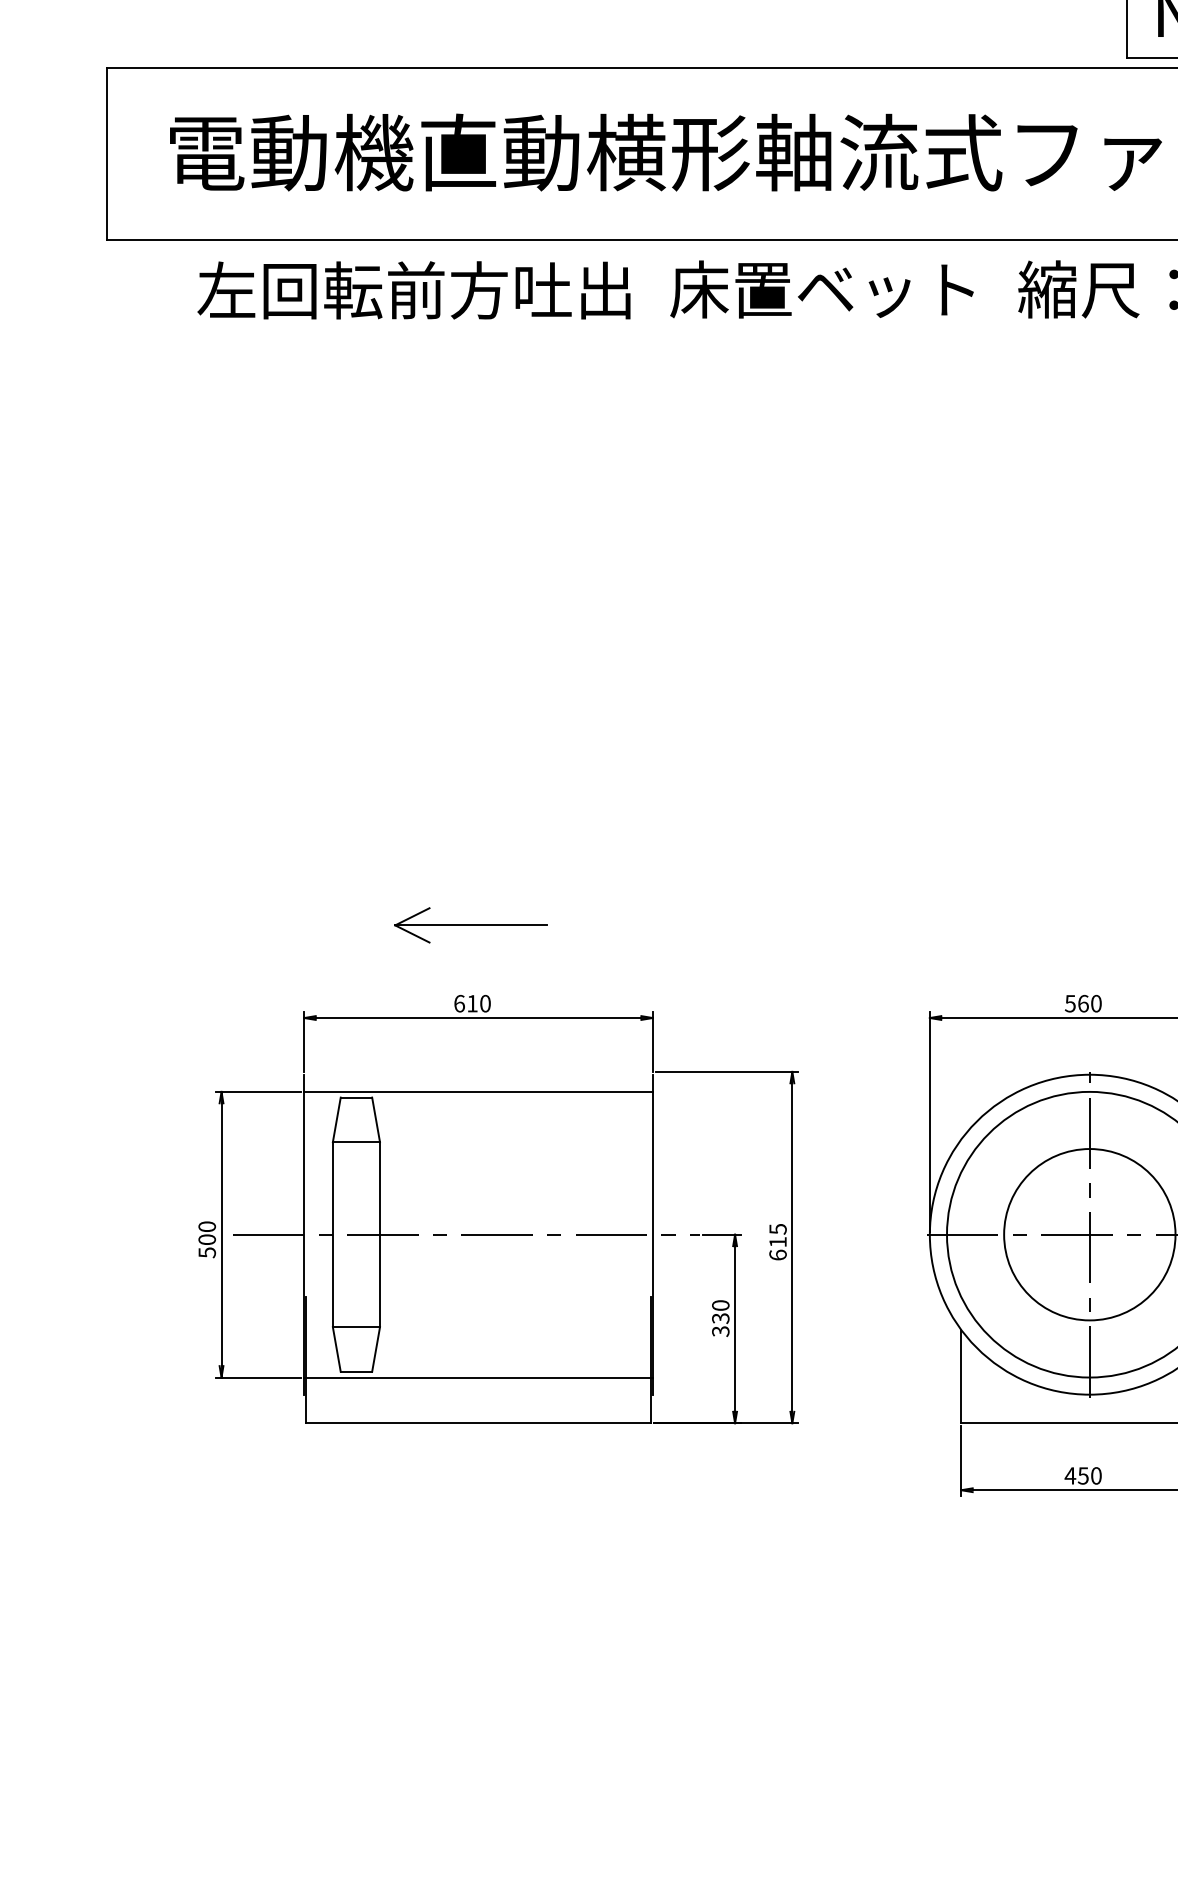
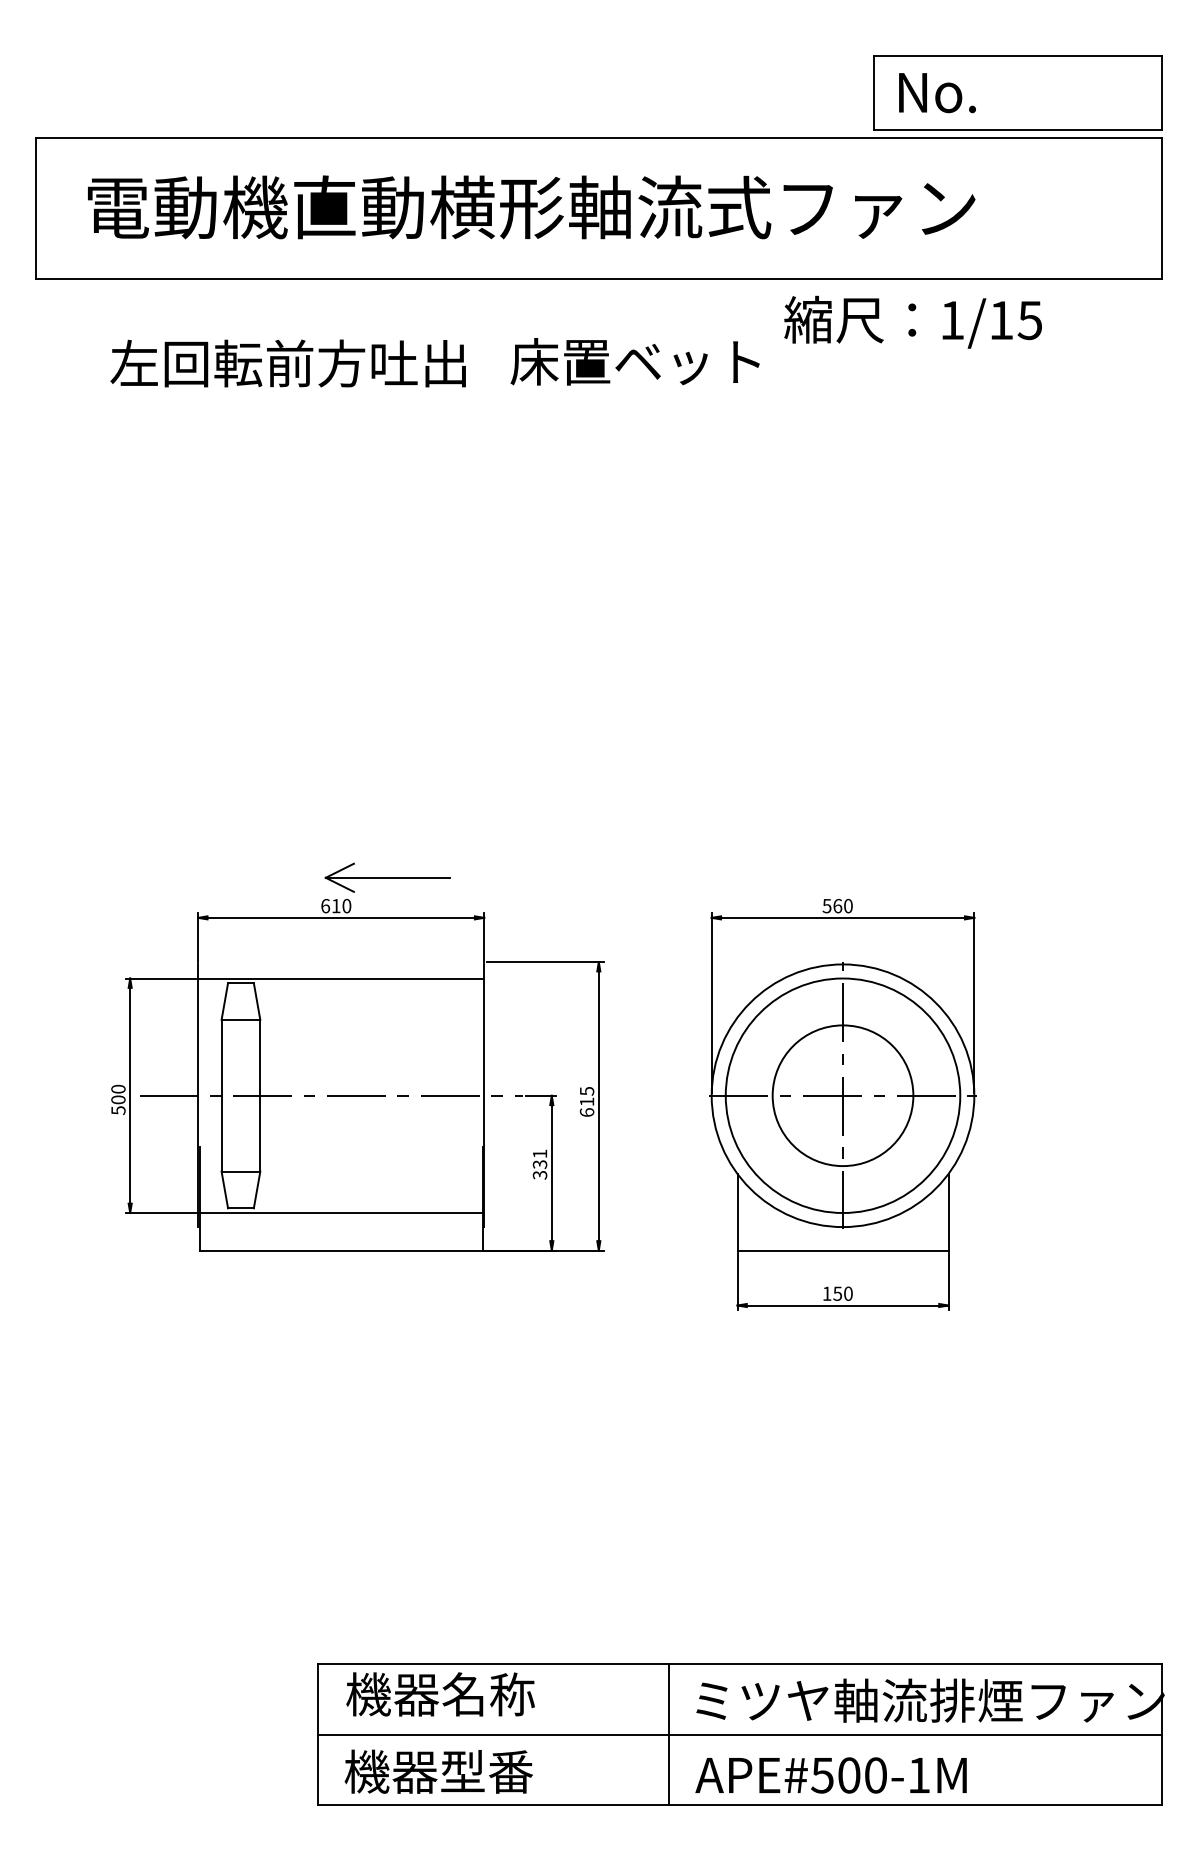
text: (821, 289) -> (634, 361), moved
text: (413, 290) -> (287, 363), moved
part: (470, 924) -> (387, 877), moved
text: (720, 1305) -> (539, 1153), 330 -> 331
text: (1069, 1475) -> (826, 1293), 450 -> 150

